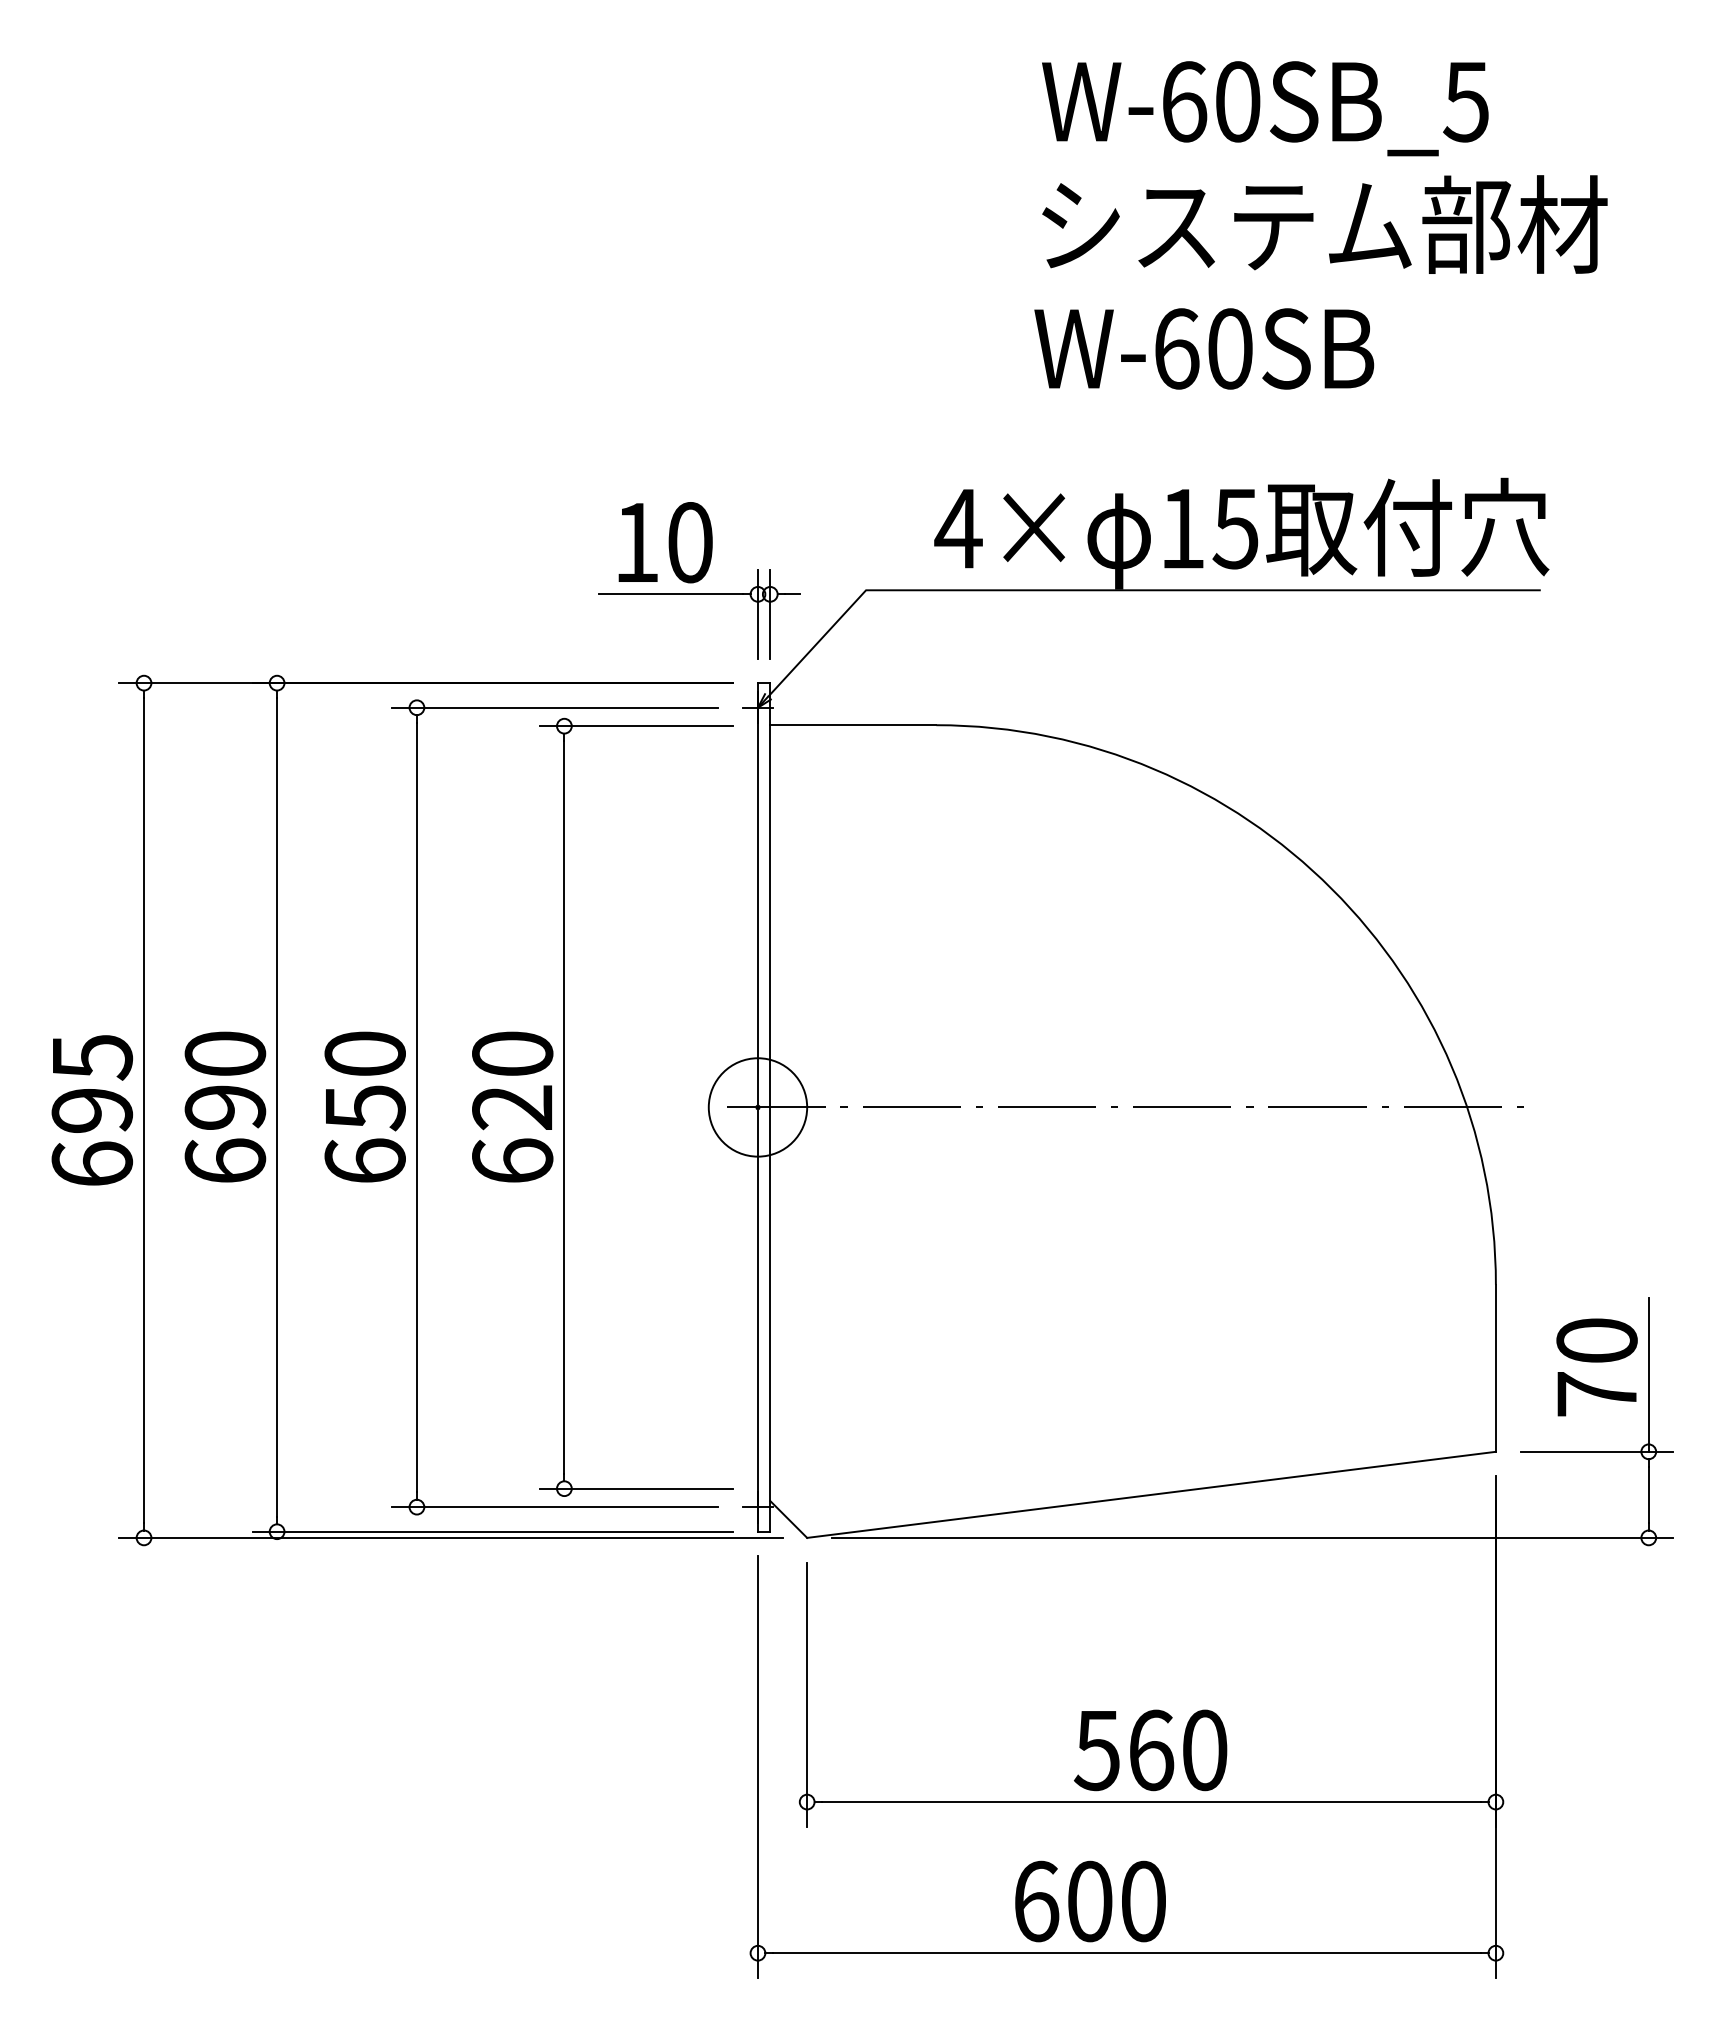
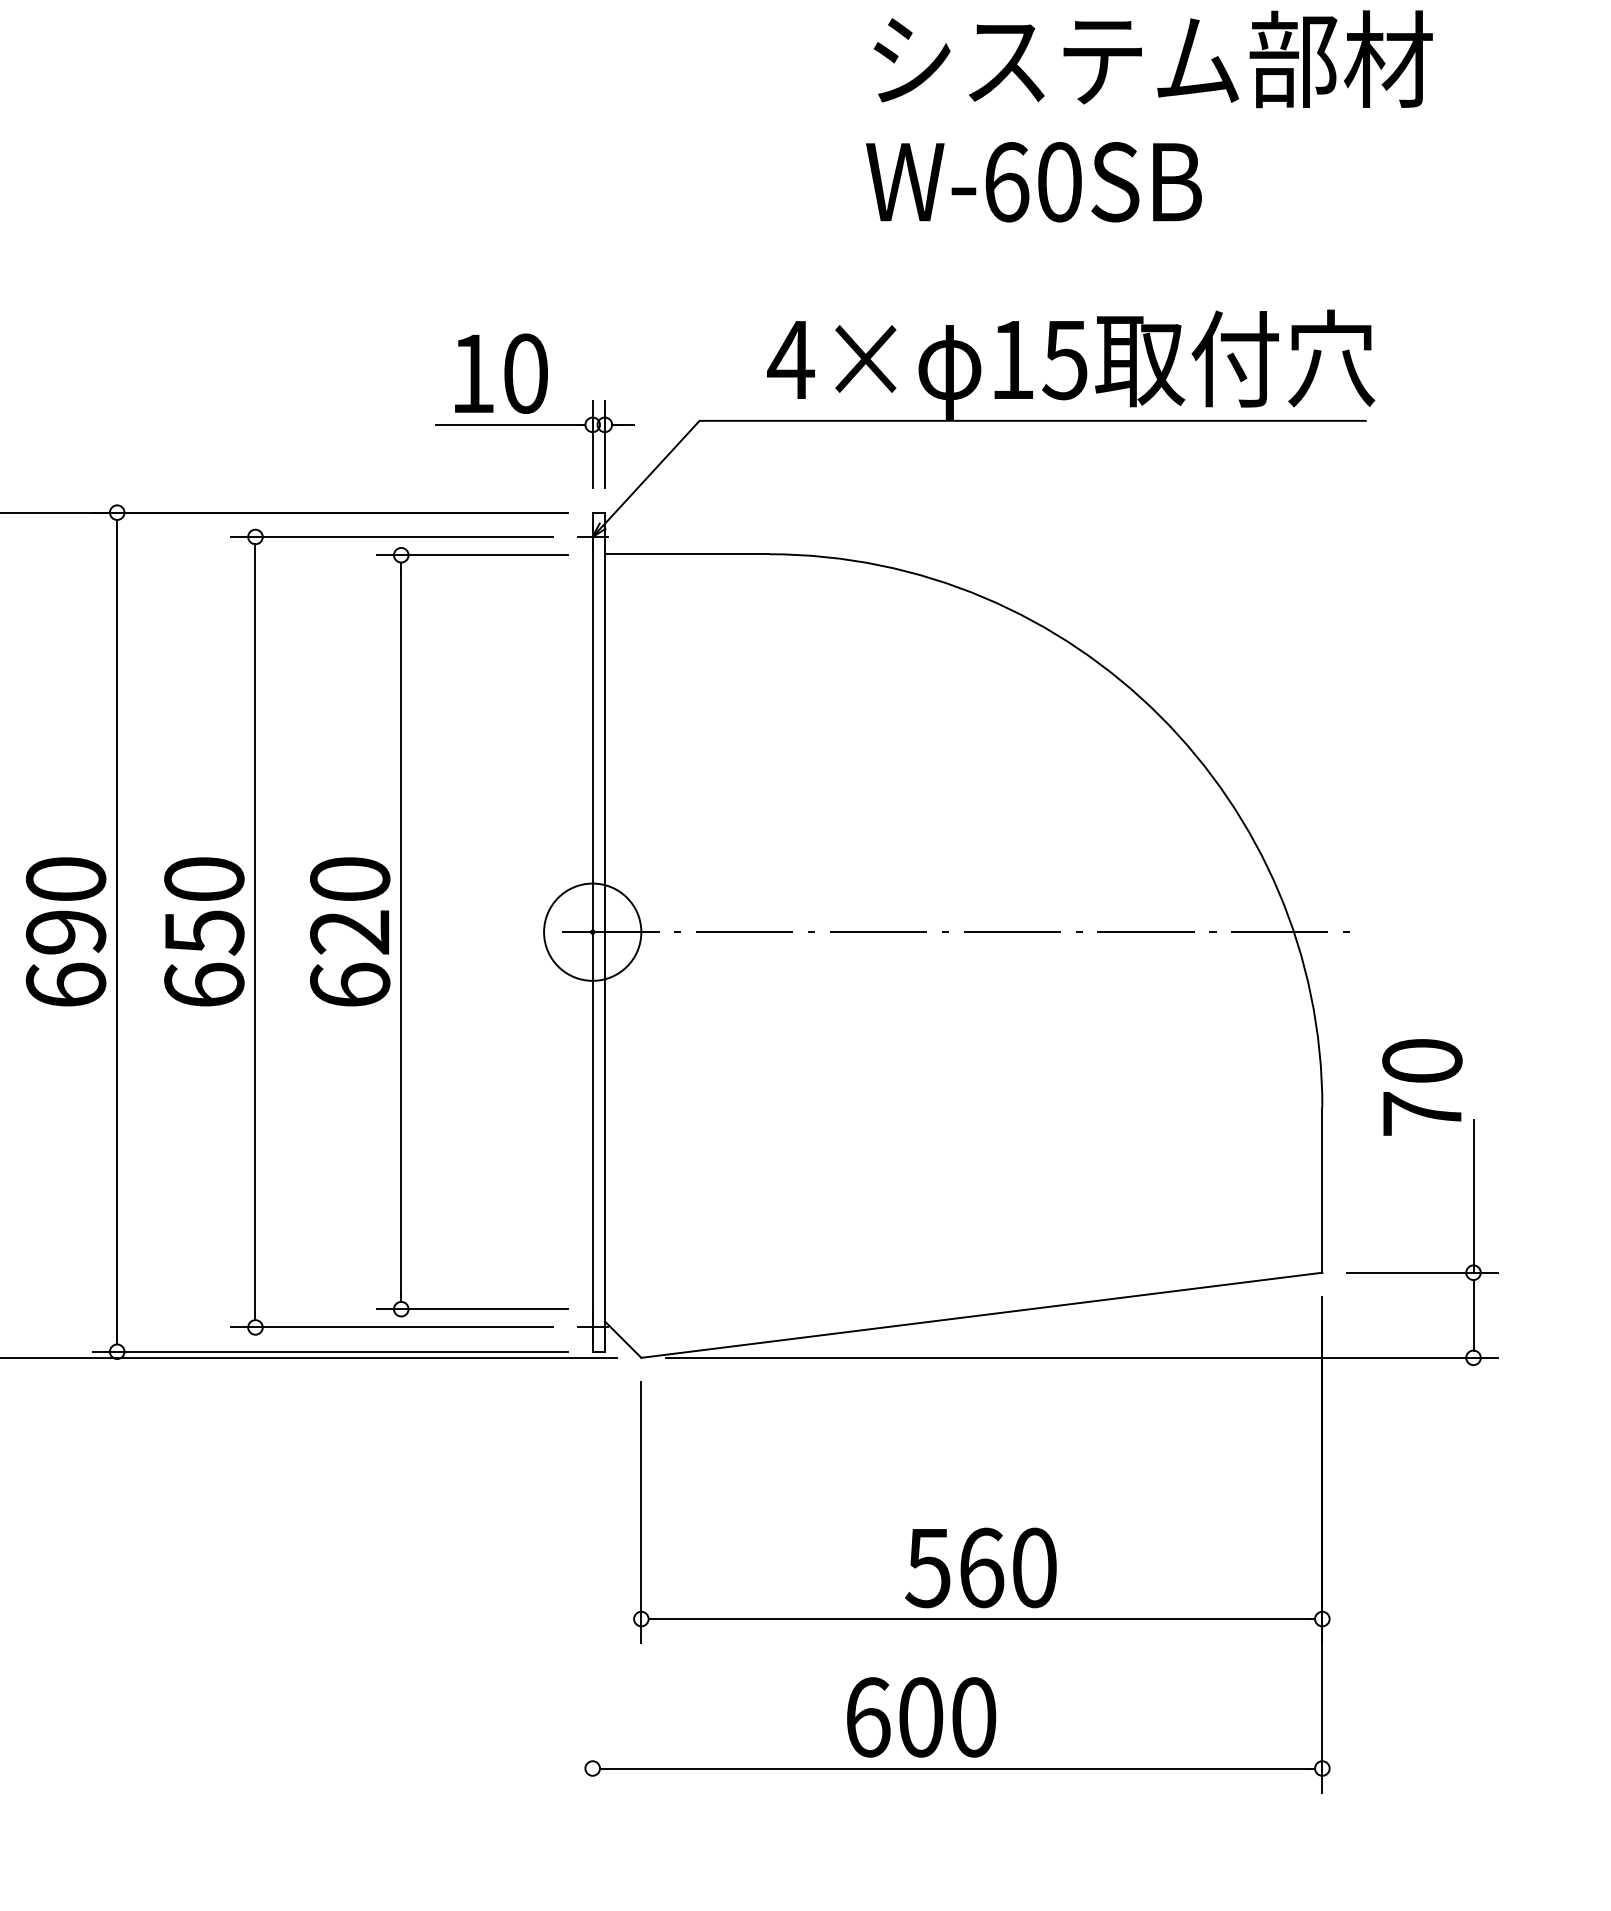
text: (1596, 1367) -> (1421, 1087), moved
line: (757, 1766) -> (592, 1583), removed

